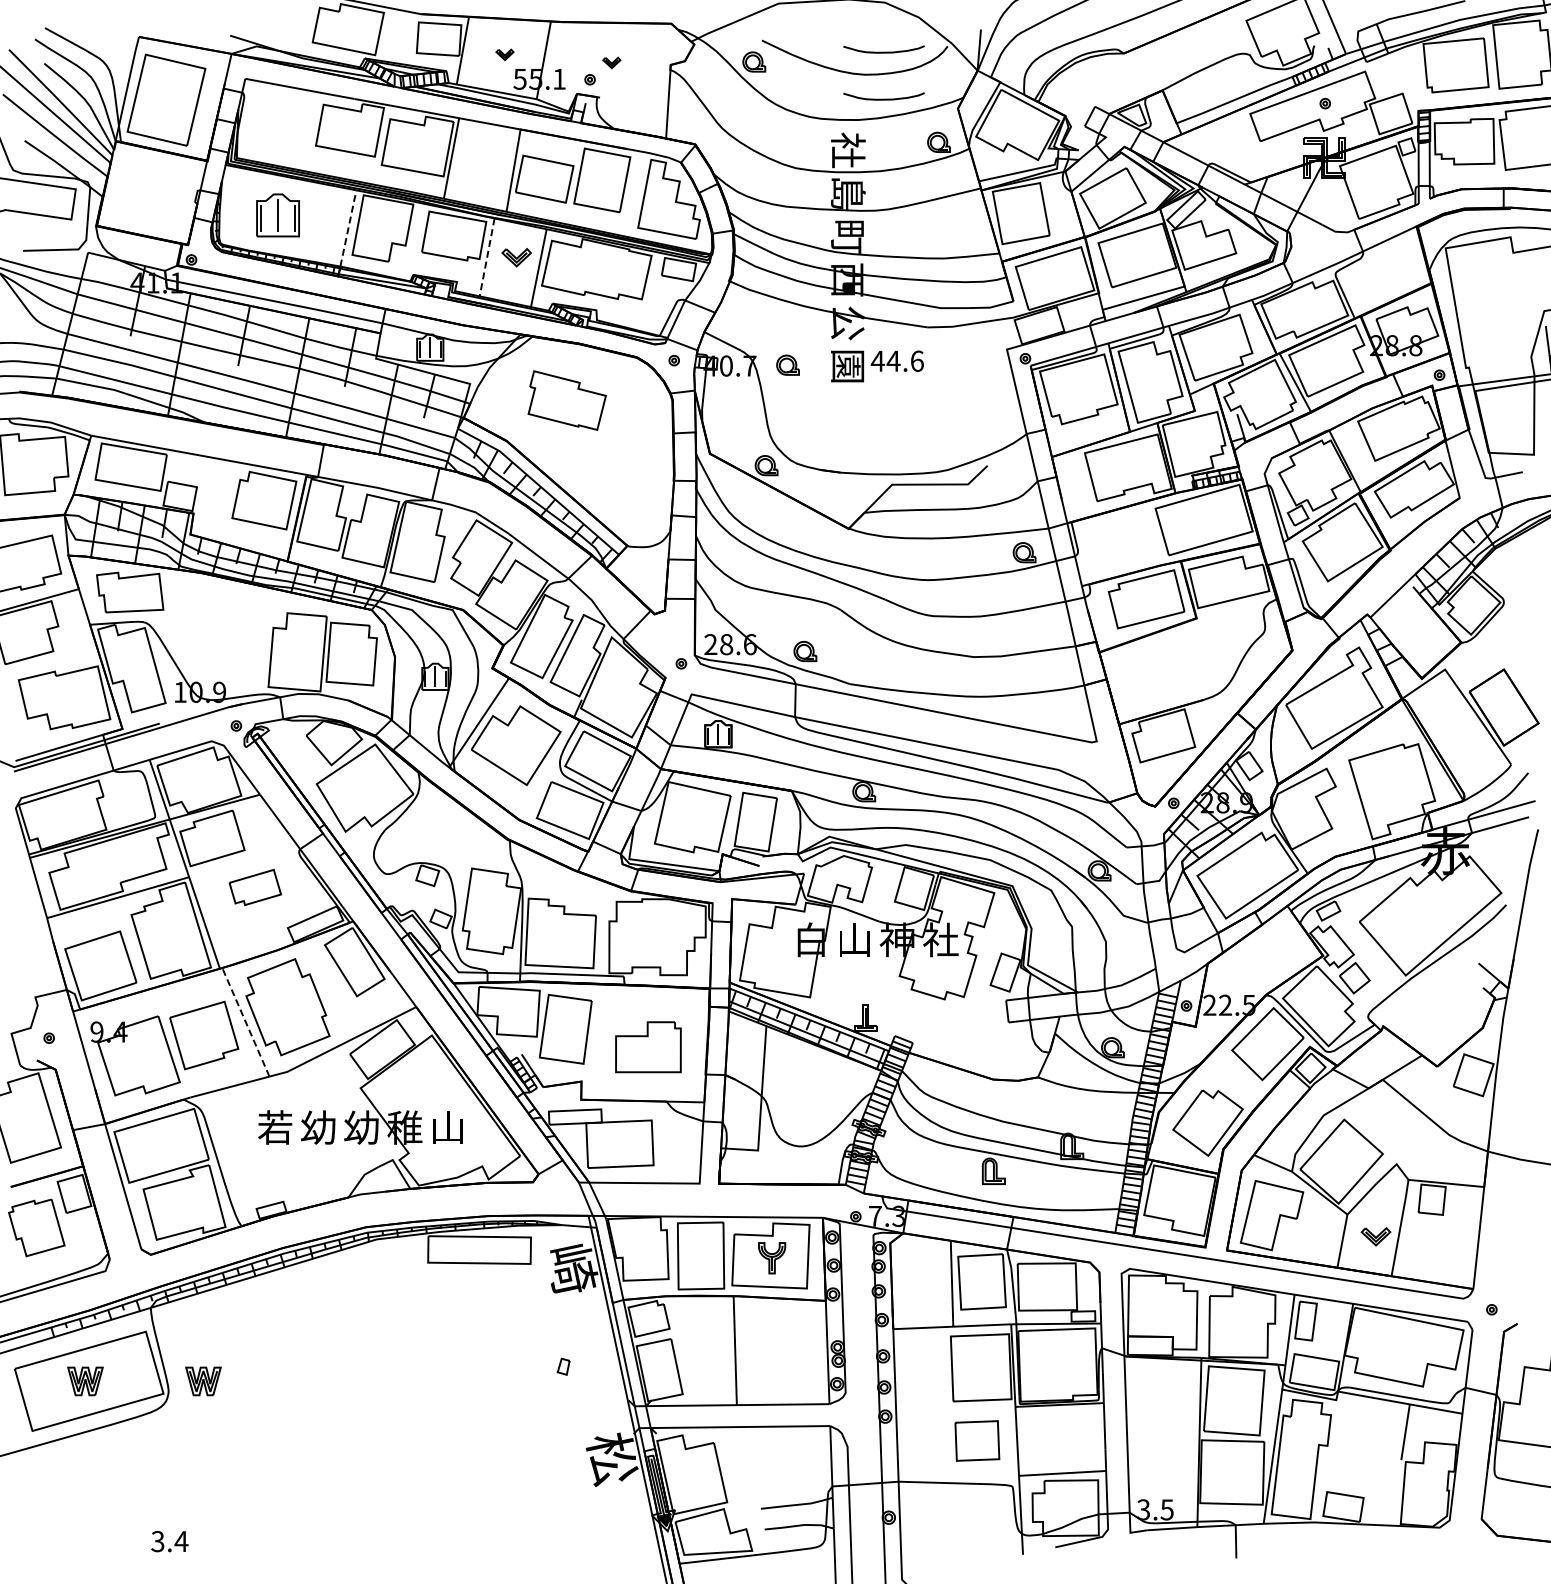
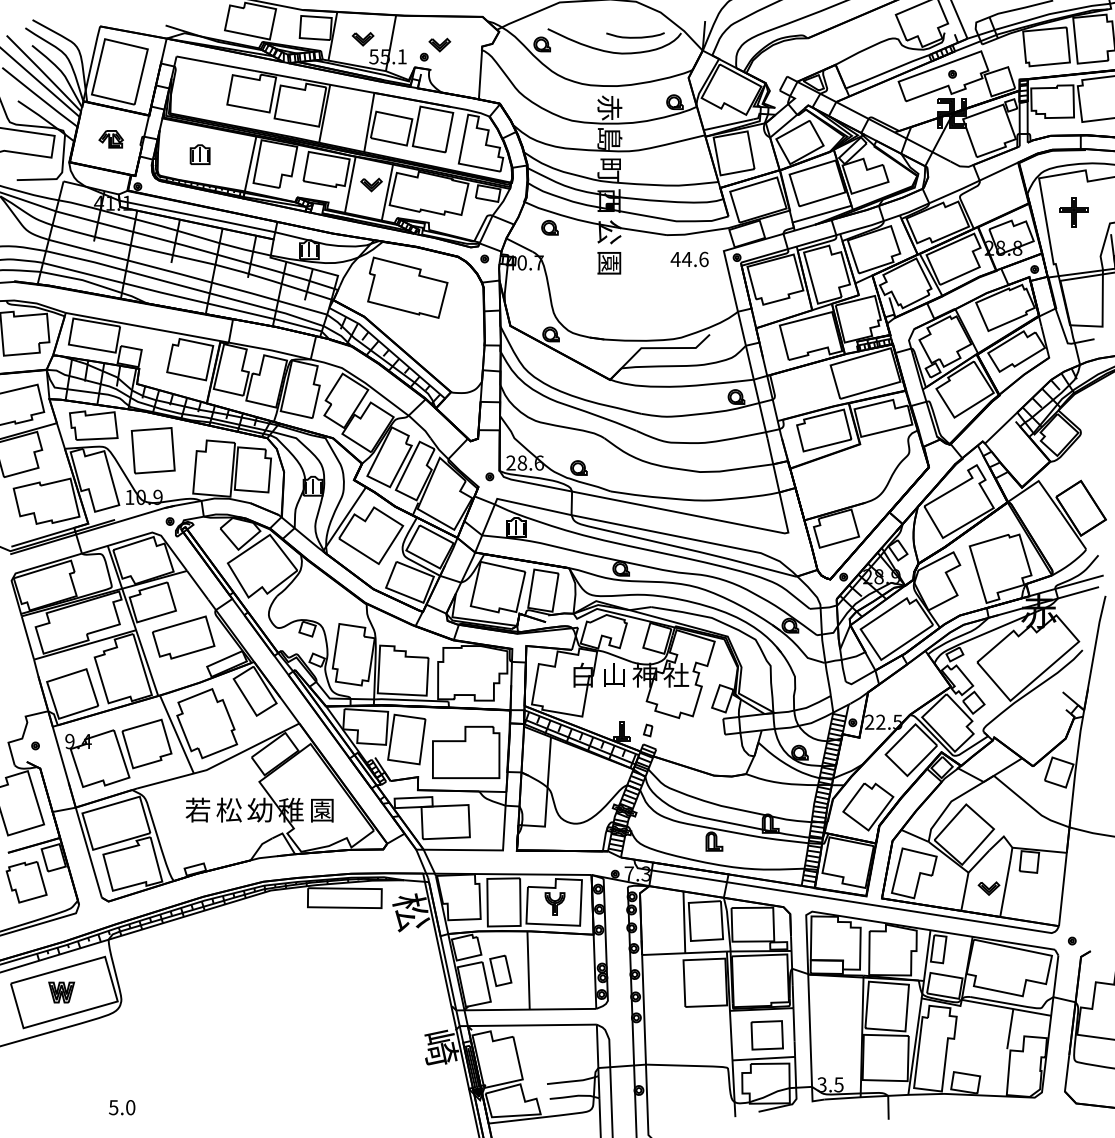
part: (504, 54) -> (362, 39), size x1.67
part: (611, 62) -> (439, 44), size x1.67
curve: (883, 98) -> (635, 70), removed
text: (848, 150) -> (609, 108), 社 -> 赤
part: (154, 193) -> (111, 138), added
part: (278, 215) -> (200, 154), size x0.62
line: (348, 228) -> (250, 164), dashed -> solid
line: (487, 257) -> (350, 184), dashed -> solid
part: (1493, 295) -> (1073, 212), added
text: (896, 360) -> (689, 258), moved
part: (787, 364) -> (549, 227), moved
part: (567, 400) -> (408, 287), size x1.43
part: (212, 626) -> (152, 450), added
part: (255, 887) -> (183, 637), size x1.67
line: (245, 1021) -> (176, 733), dashed -> solid
part: (648, 1046) -> (466, 751), size x1.43
text: (318, 1127) -> (229, 810), 幼 -> 松
text: (447, 1127) -> (321, 810), 山 -> 園
text: (571, 1270) -> (410, 912), 崎 -> 松
part: (696, 1351) -> (500, 971), added
part: (563, 1366) -> (648, 730), moved
part: (203, 1381) -> (146, 992), removed
part: (977, 1440) -> (767, 1035), moved
text: (611, 1459) -> (439, 1048), 松 -> 崎
text: (170, 1541) -> (122, 1107), 3.4 -> 5.0

